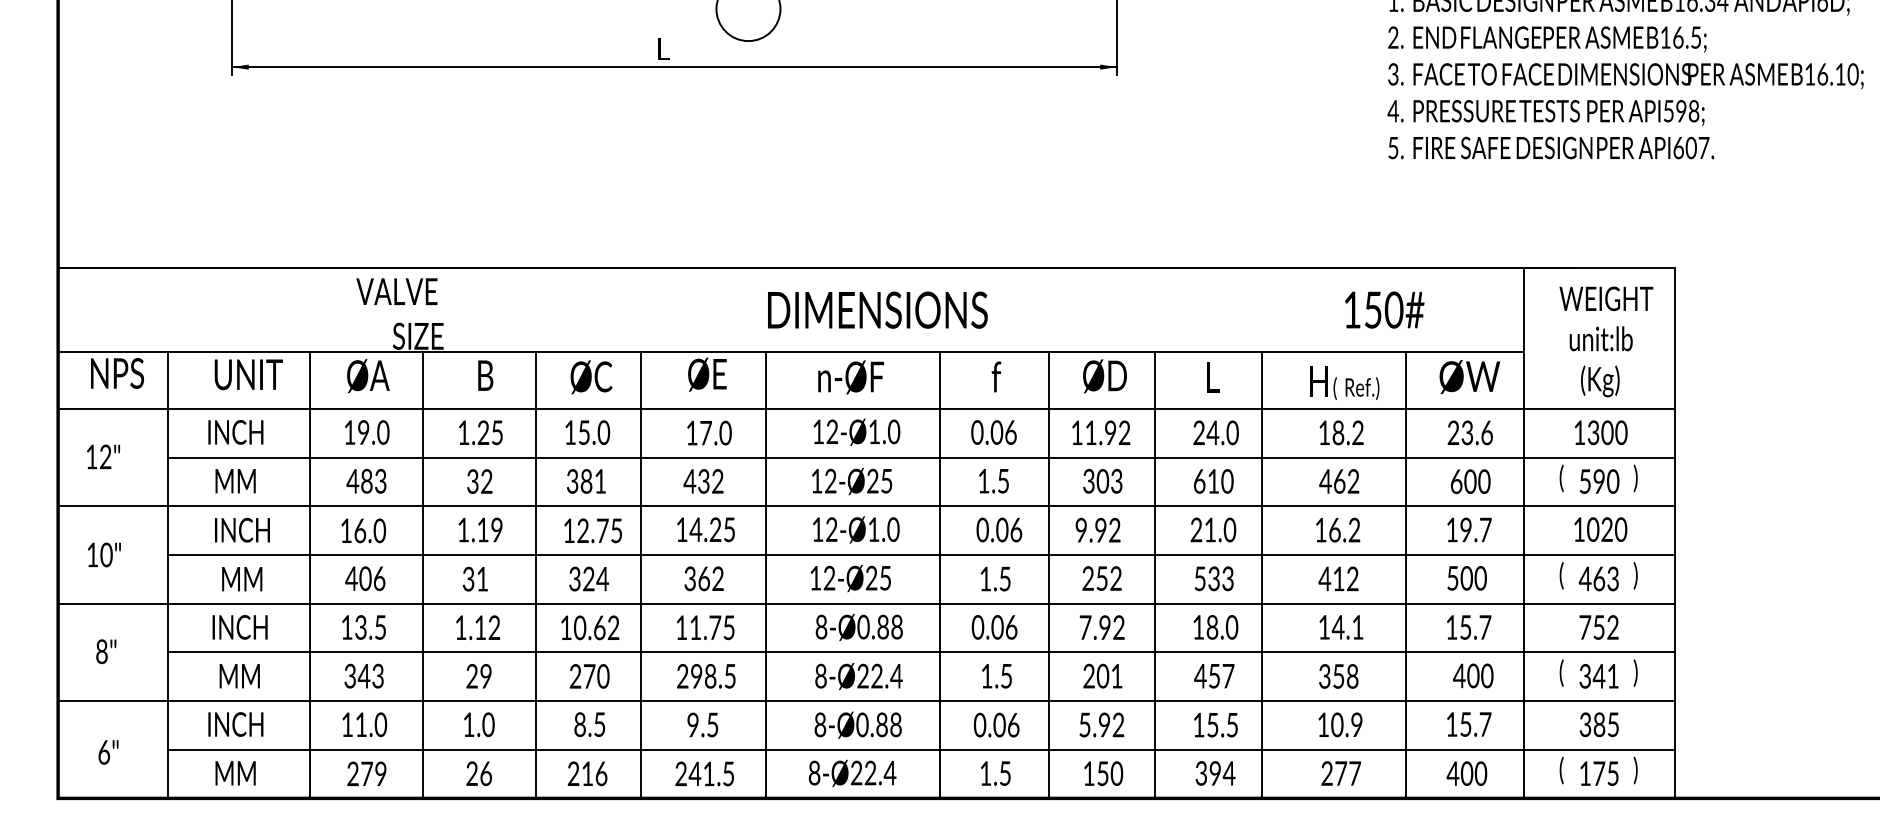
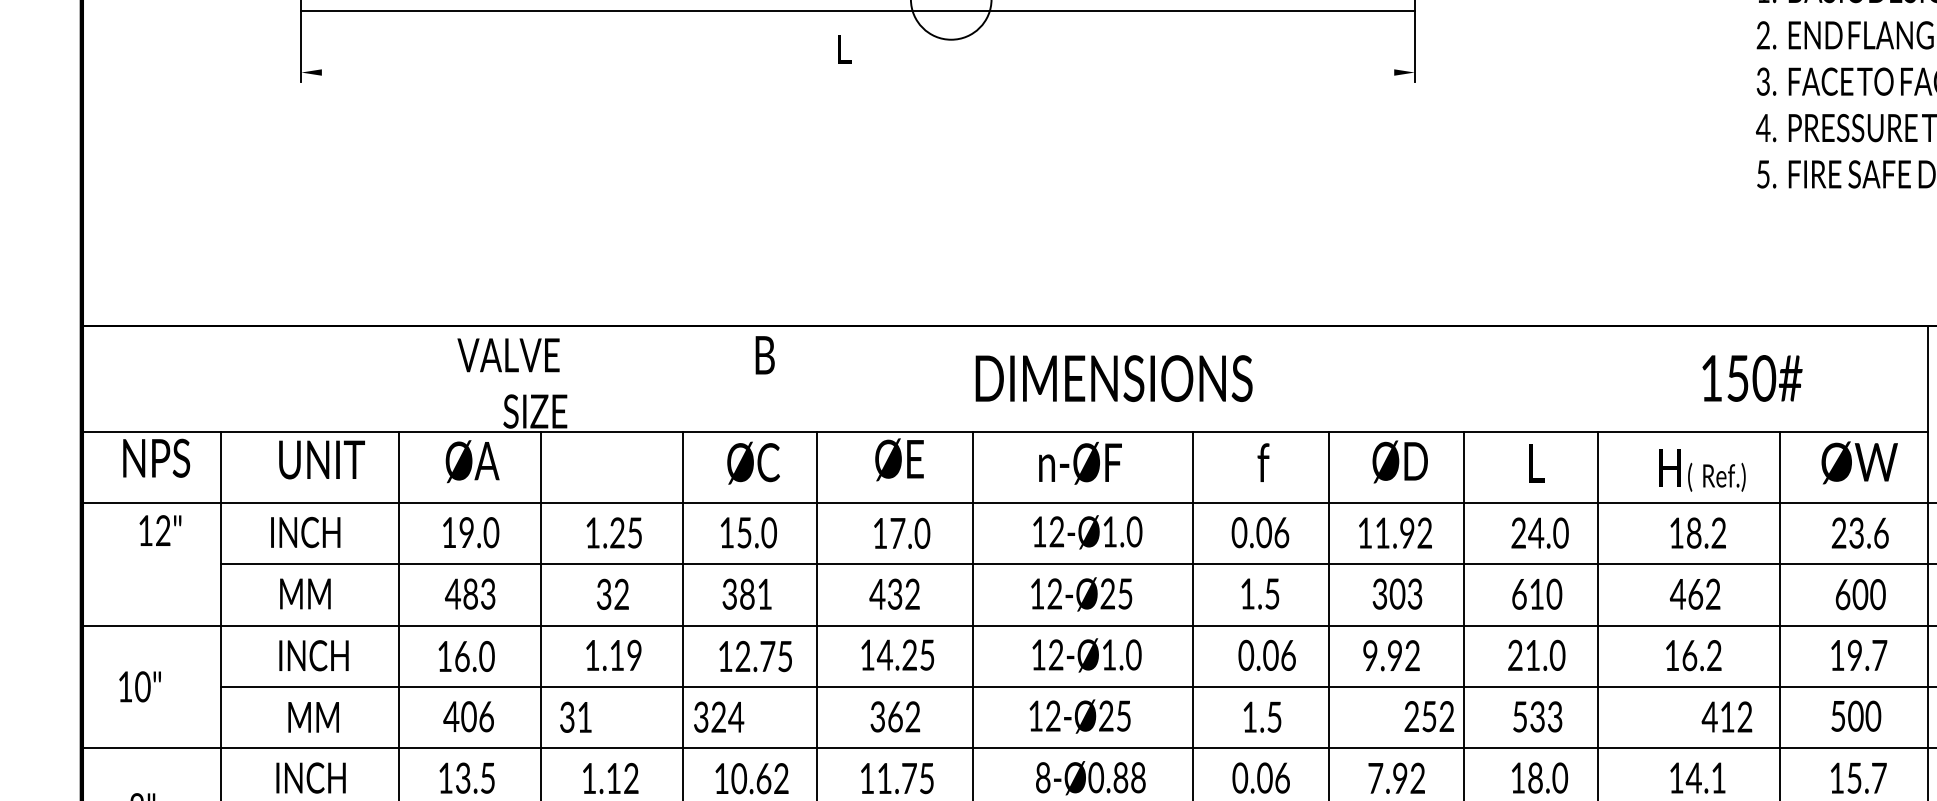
line: (674, 67) -> (858, 11), moved
text: (485, 375) -> (764, 355), moved
text: (103, 456) -> (160, 530), moved
text: (474, 578) -> (574, 716), moved
text: (589, 578) -> (719, 716), moved
text: (1101, 578) -> (1428, 716), moved
text: (1338, 578) -> (1727, 716), moved

